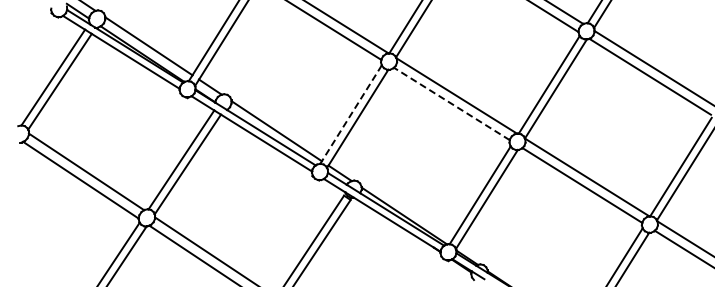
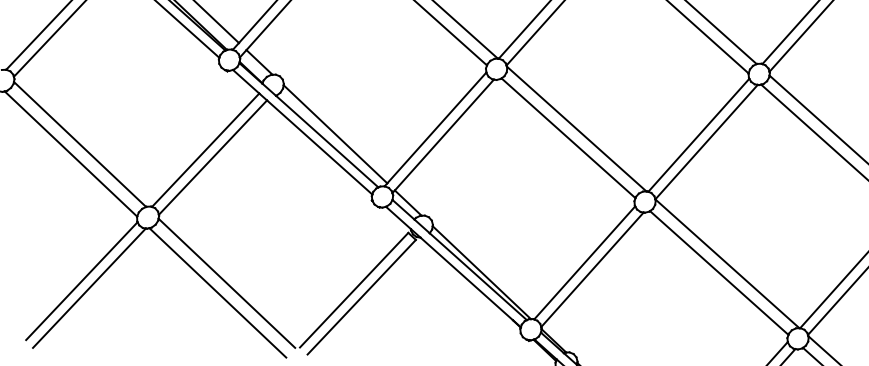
line: (451, 103) -> (568, 137), dashed -> solid
line: (351, 113) -> (436, 128), dashed -> solid

